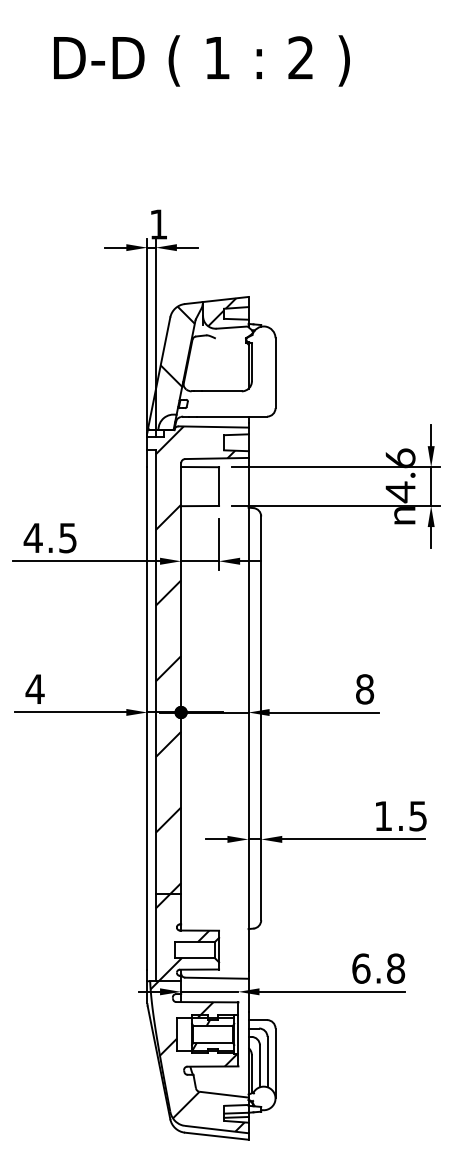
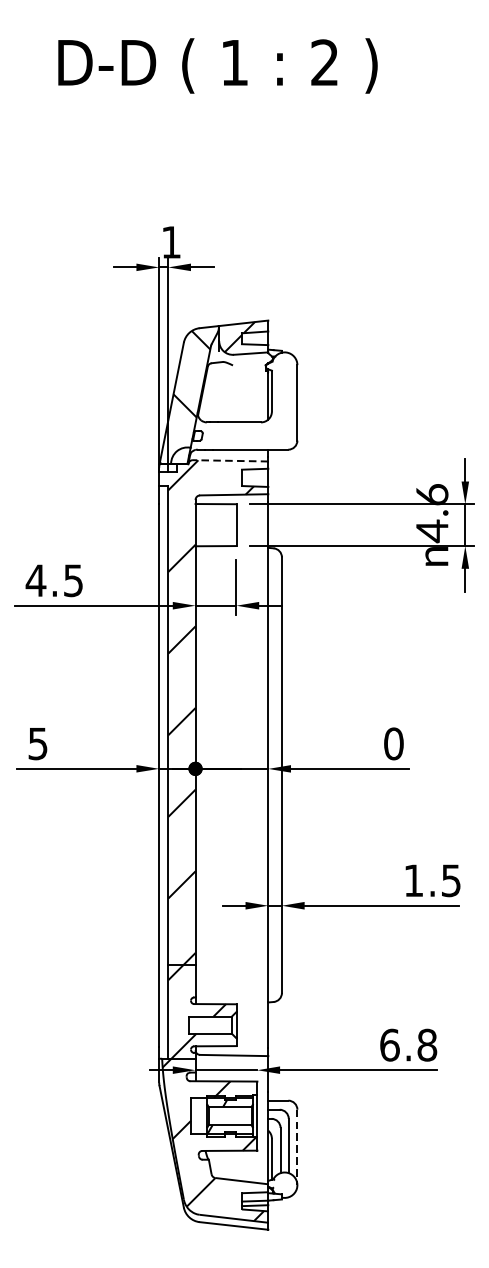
line: (213, 426) -> (230, 460), solid -> dashed
text: (34, 689) -> (37, 744), 4 -> 5
text: (364, 689) -> (393, 744), 8 -> 0
line: (275, 1063) -> (297, 1147), solid -> dashed

